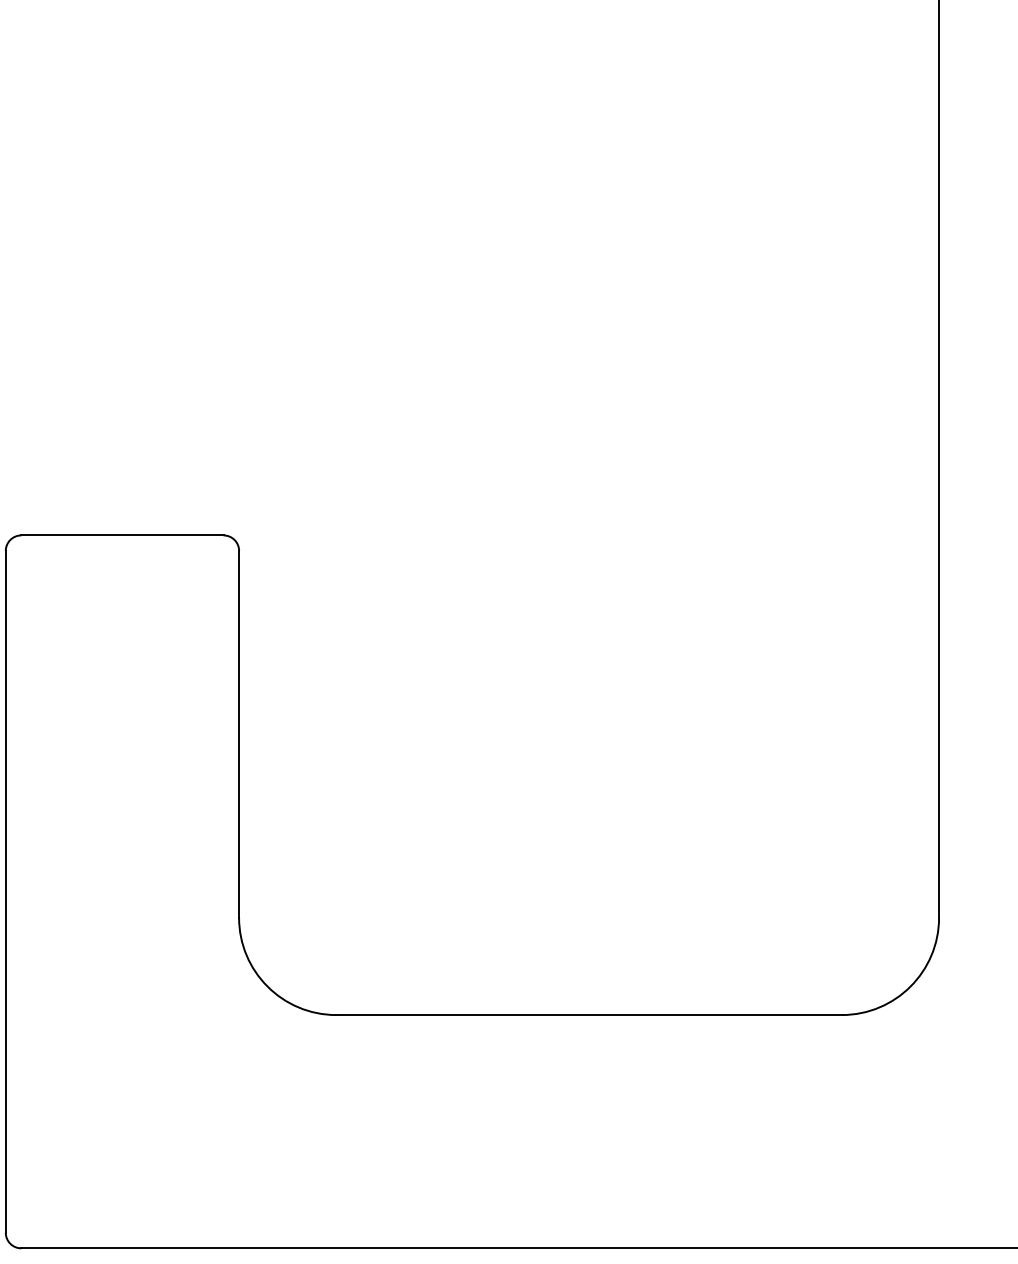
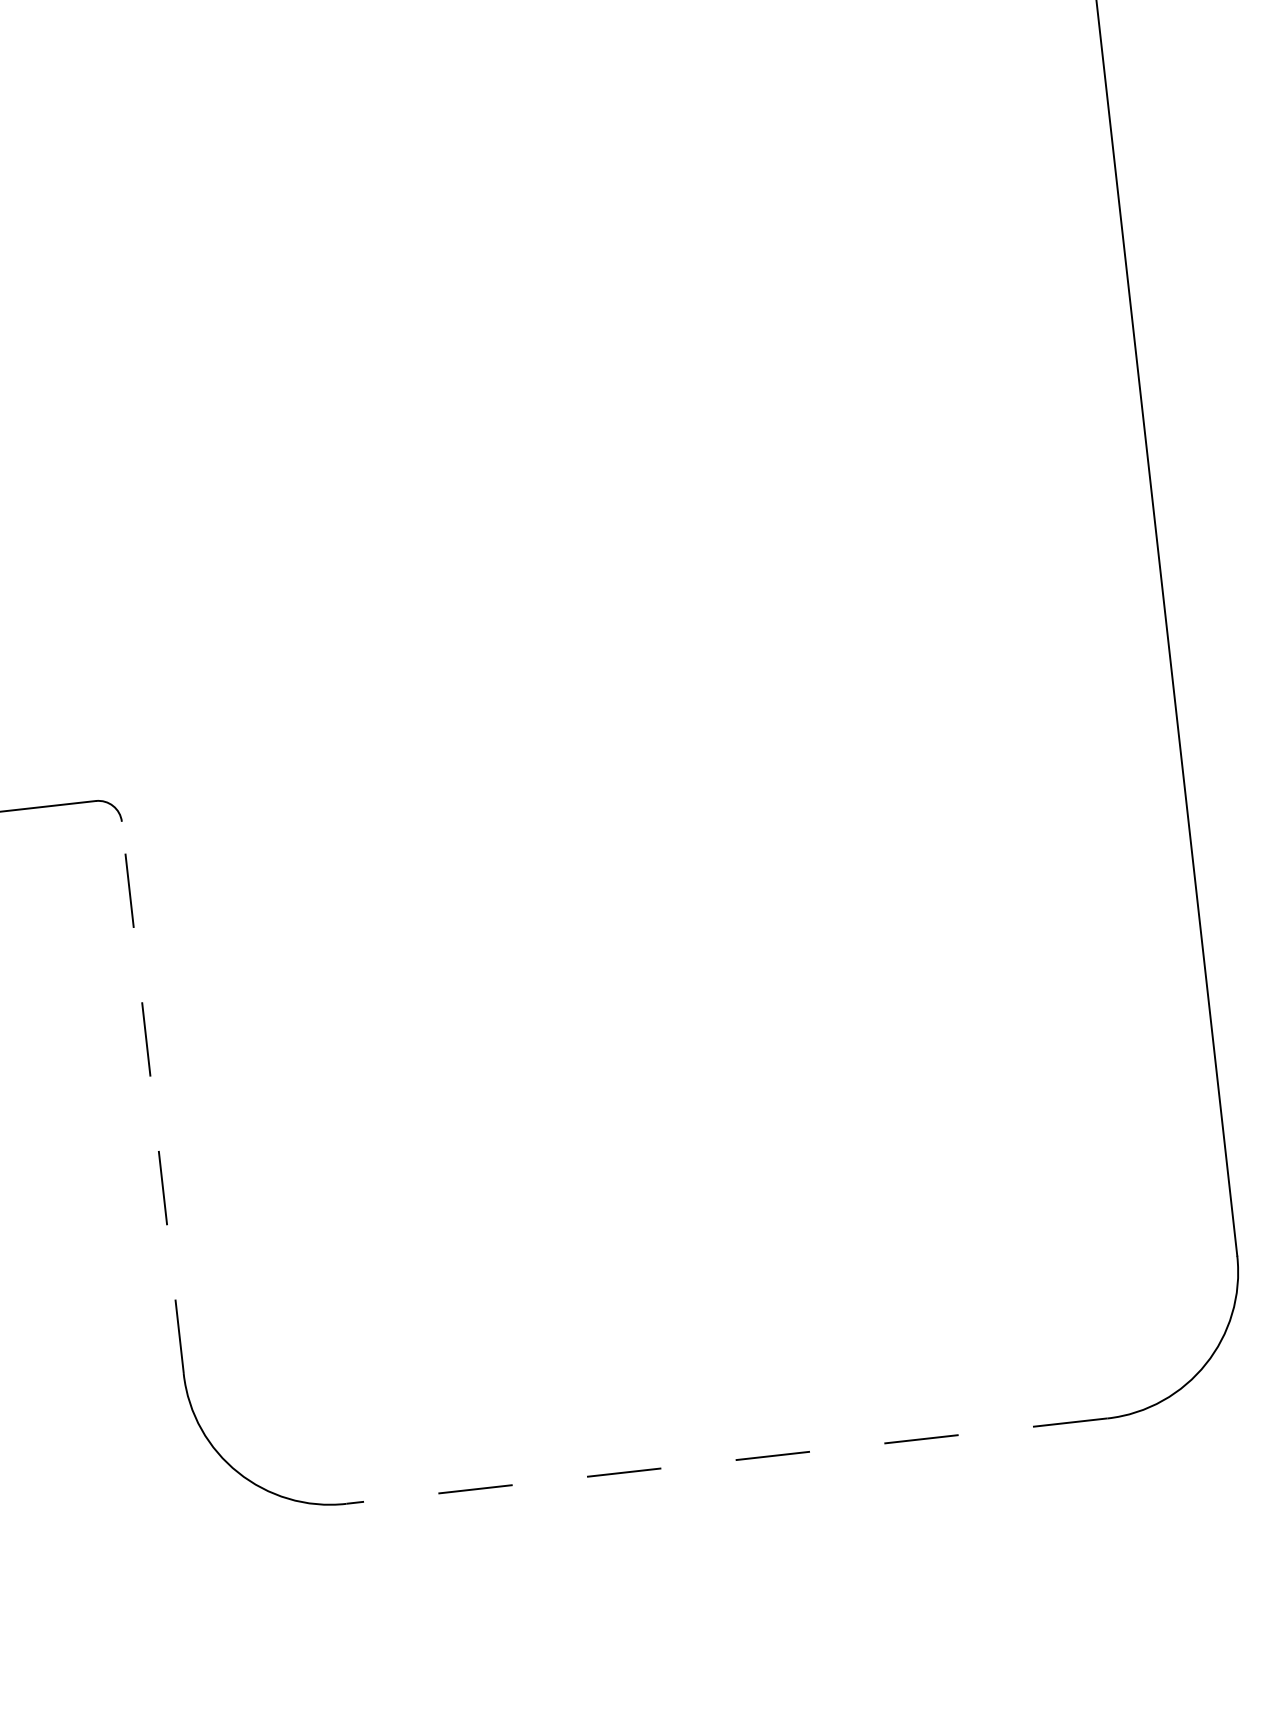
line: (239, 733) -> (153, 1096), solid -> dashed
line: (589, 1015) -> (727, 1461), solid -> dashed

